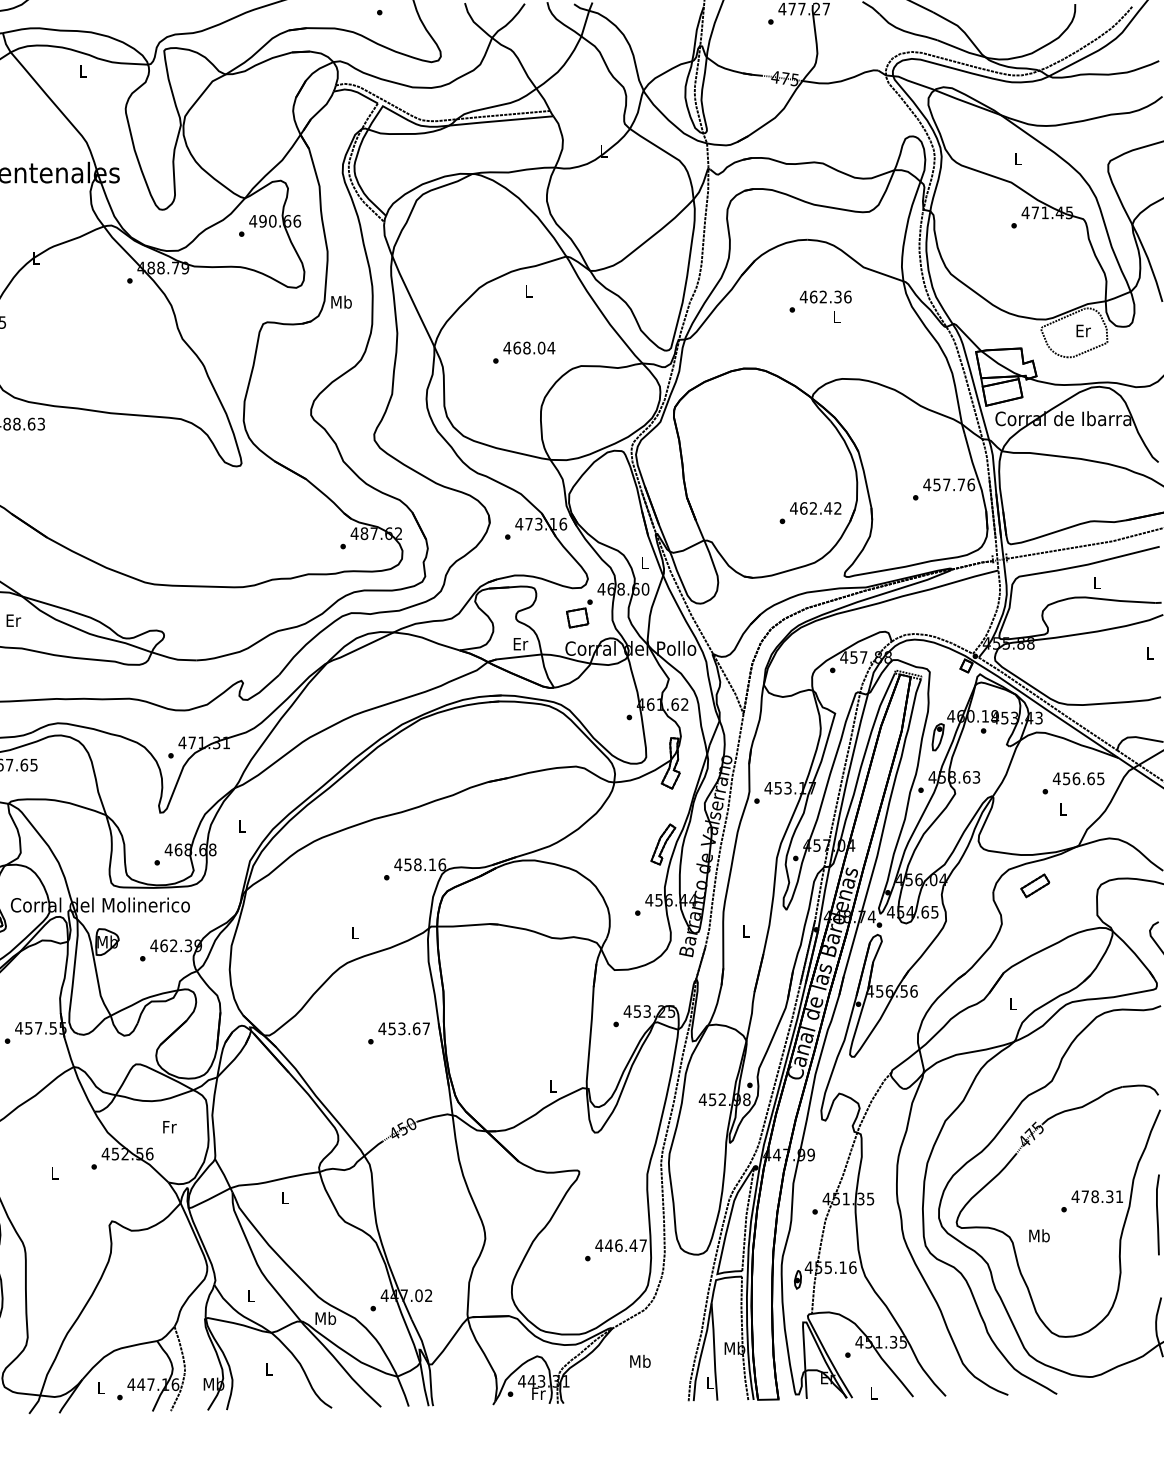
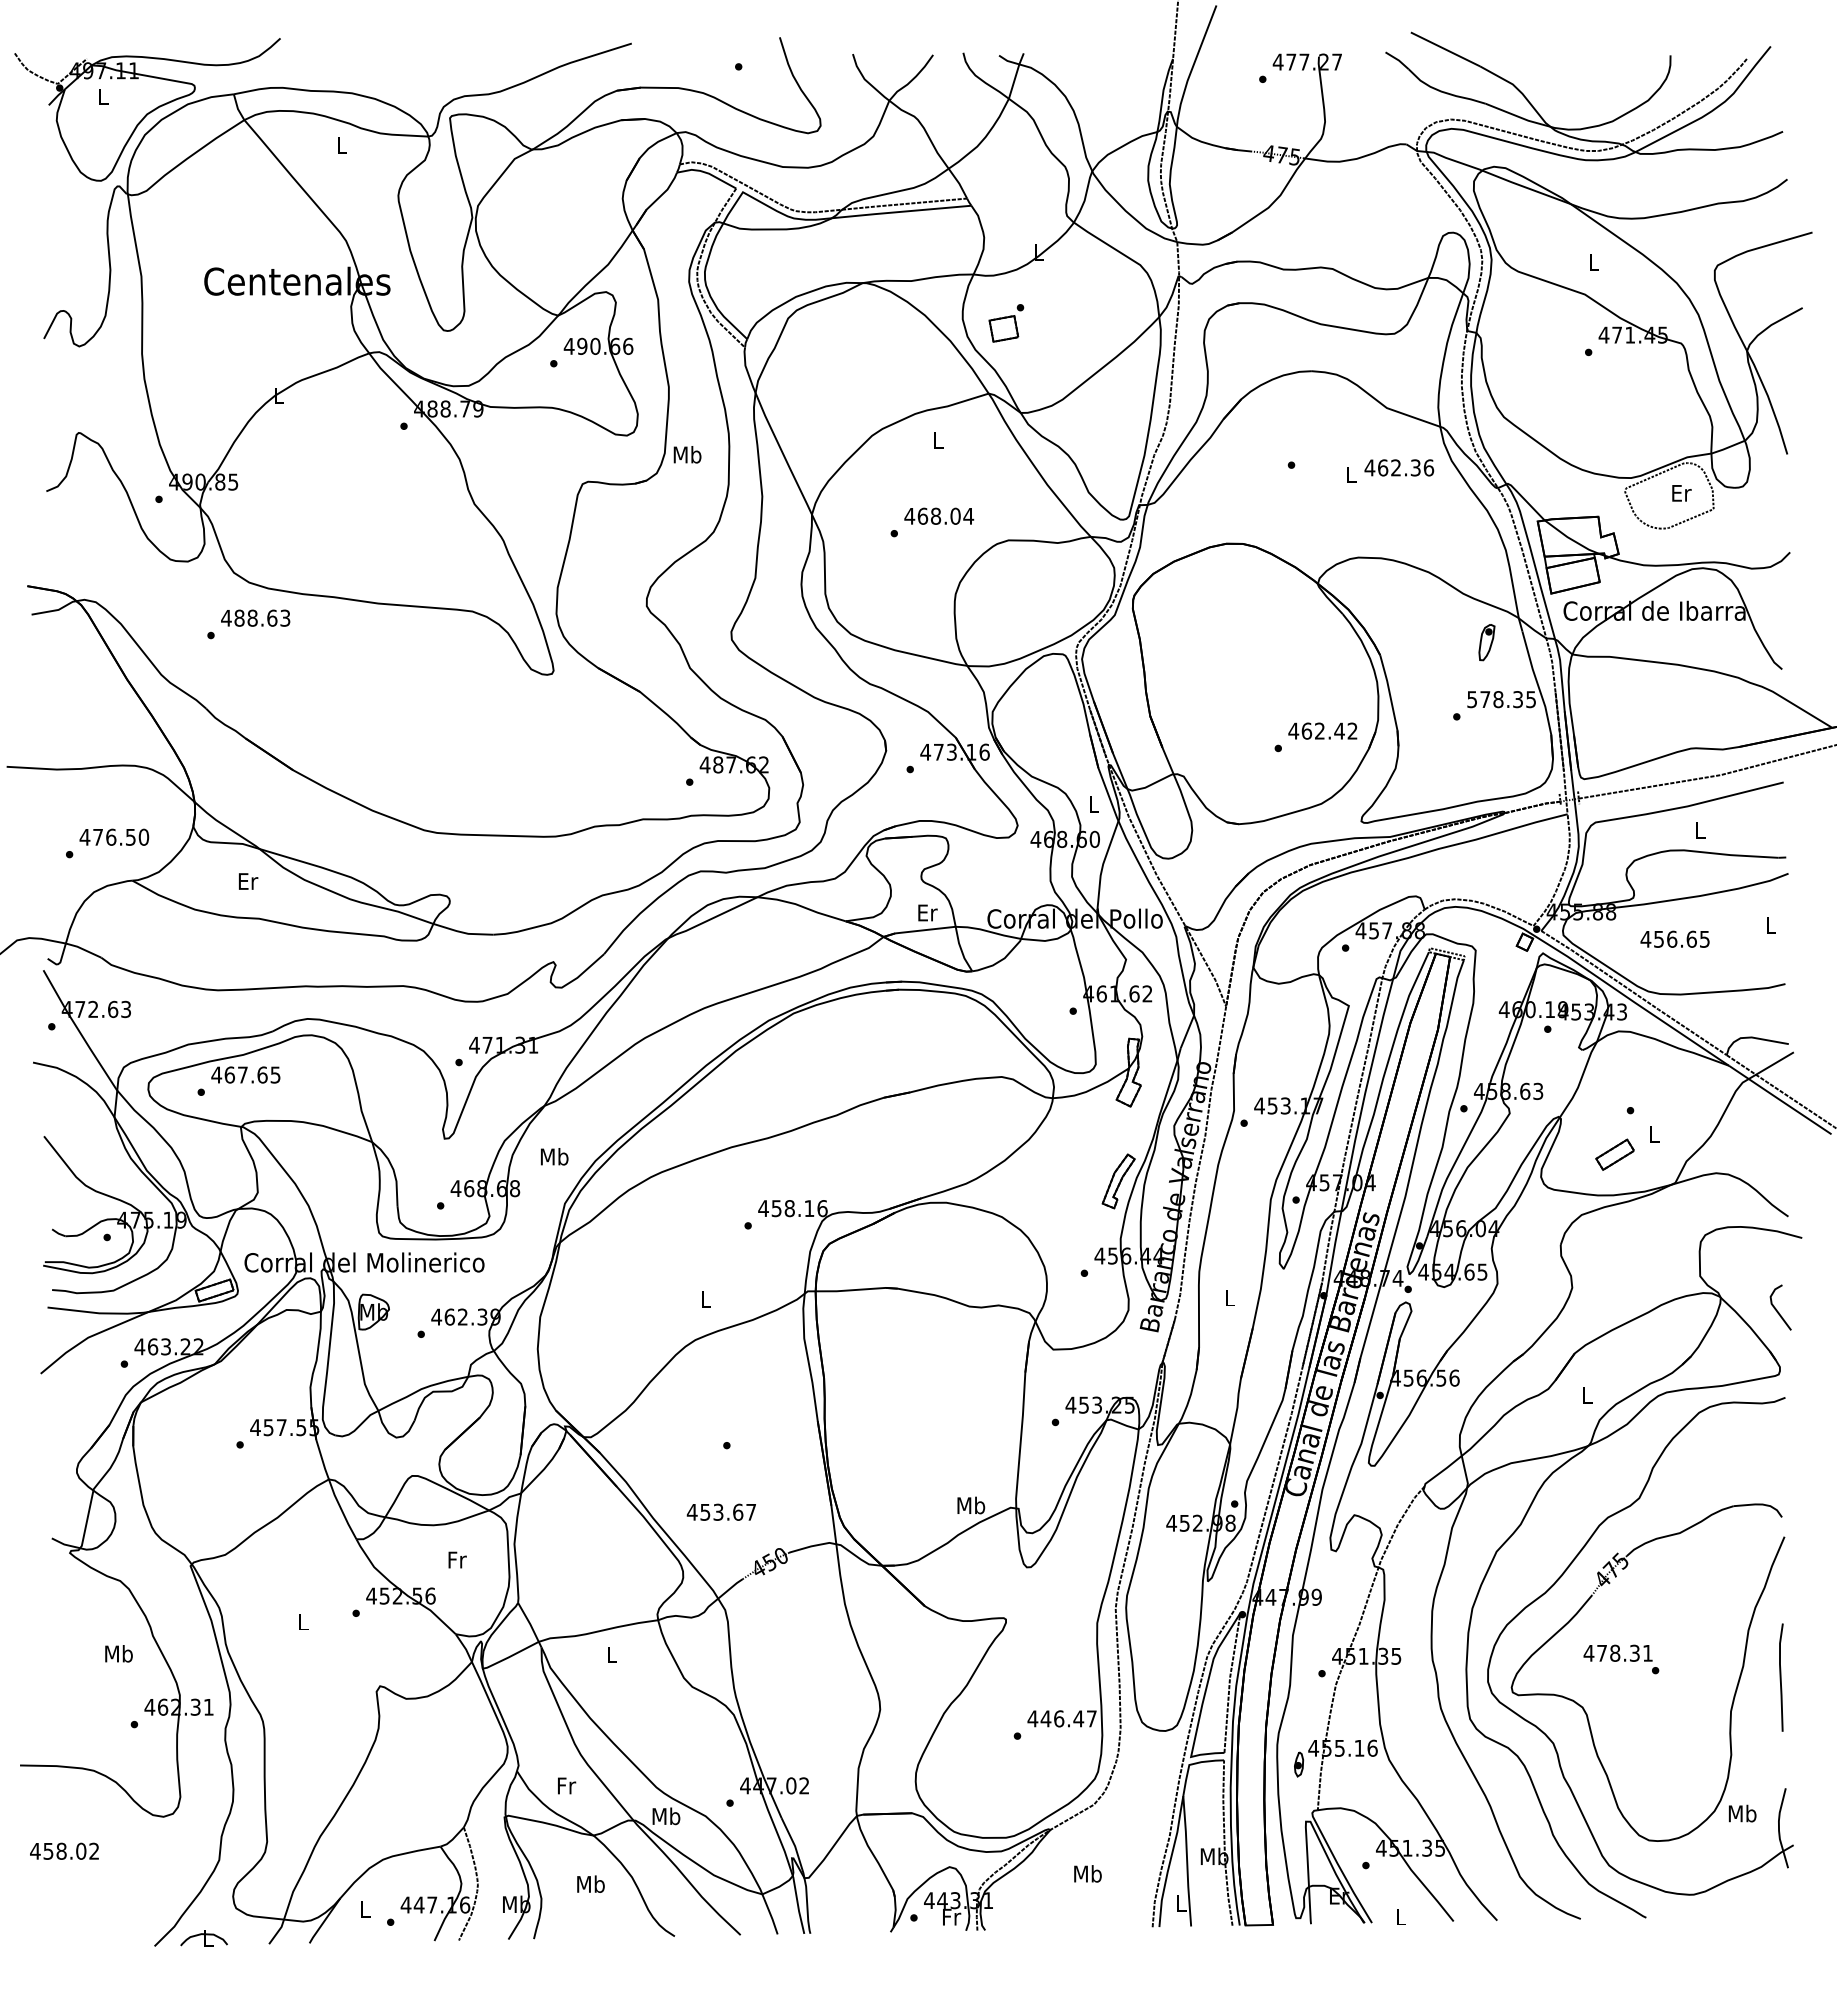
text: (825, 296) -> (1399, 467), moved
text: (949, 484) -> (1501, 699), 457.76 -> 578.35
part: (579, 613) -> (1006, 323), moved
part: (937, 737) -> (1486, 642), moved
text: (1078, 778) -> (1674, 938), moved
text: (242, 825) -> (554, 1156), L -> Mb
part: (1034, 885) -> (1614, 1154), moved
text: (403, 1028) -> (720, 1511), moved
text: (553, 1086) -> (971, 1505), L -> Mb
text: (1096, 1196) -> (1617, 1652), moved
text: (1039, 1235) -> (1742, 1813), moved
text: (251, 1295) -> (567, 1785), L -> Fr
text: (269, 1368) -> (590, 1883), L -> Mb

